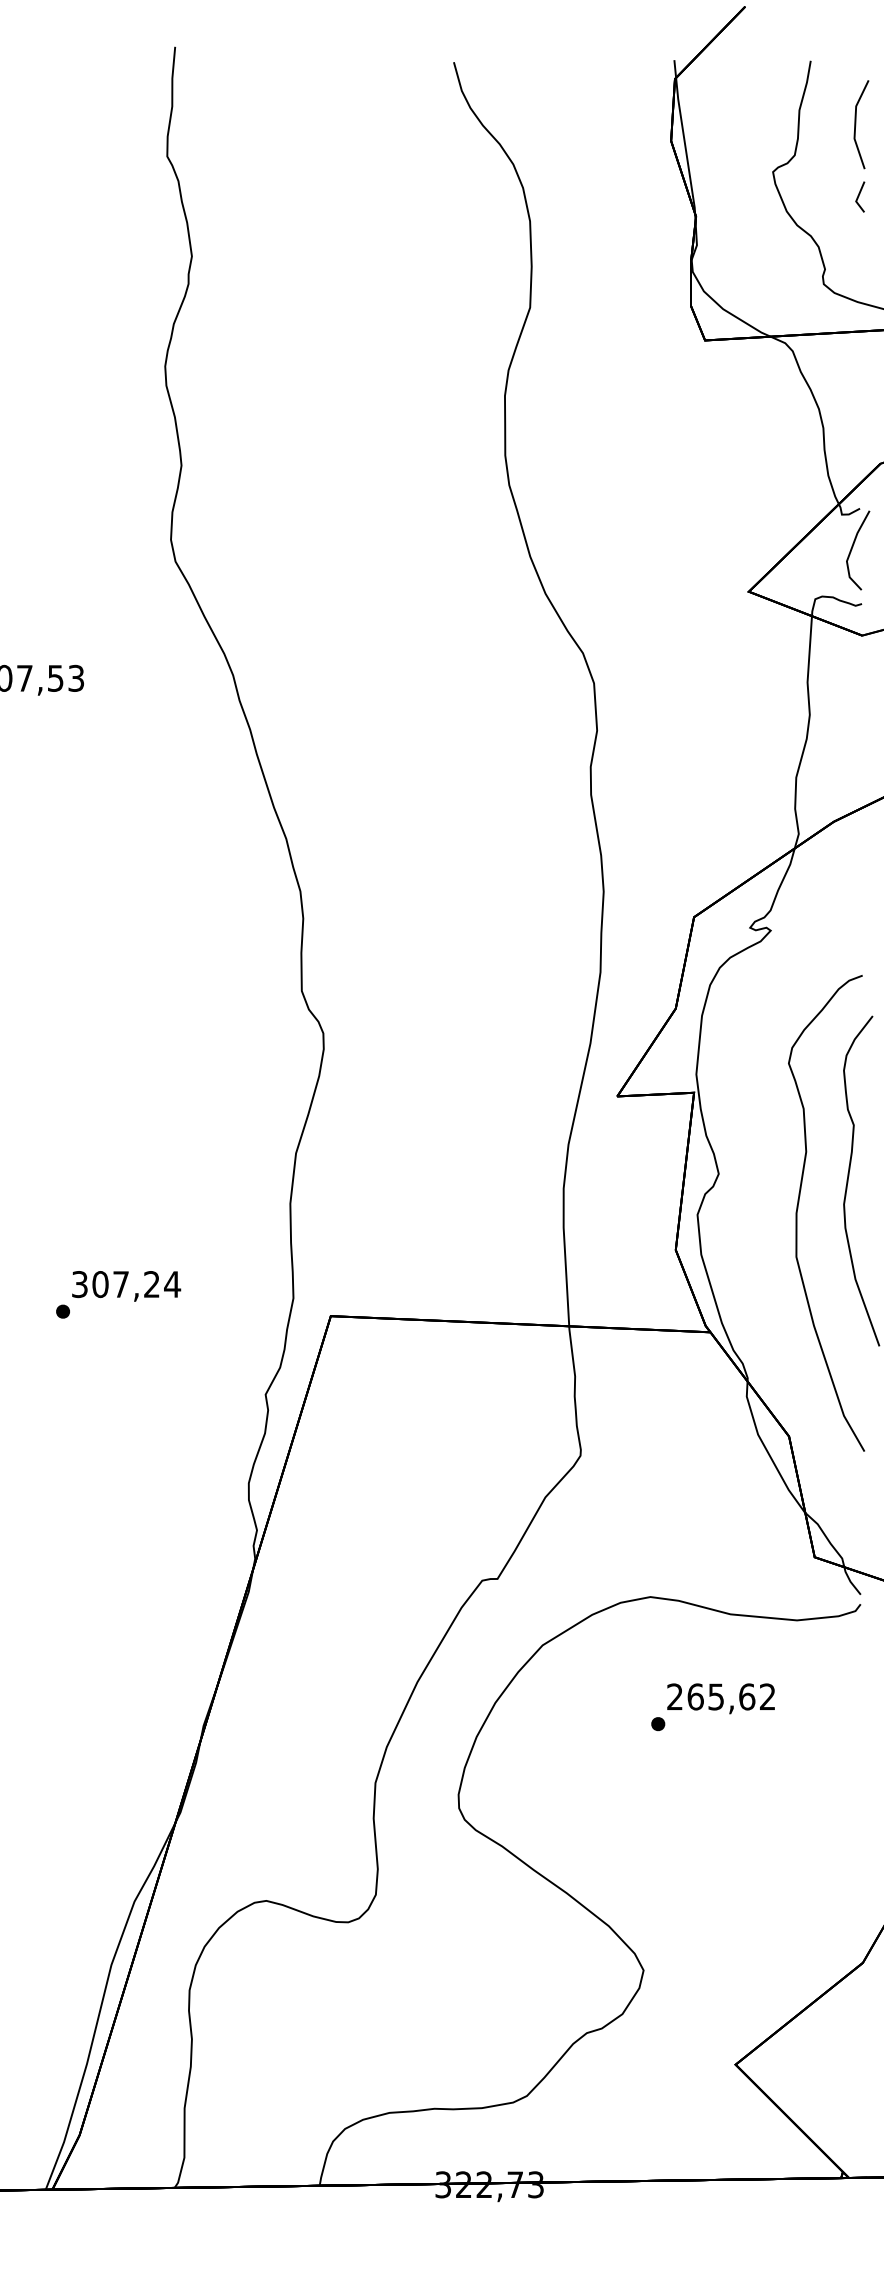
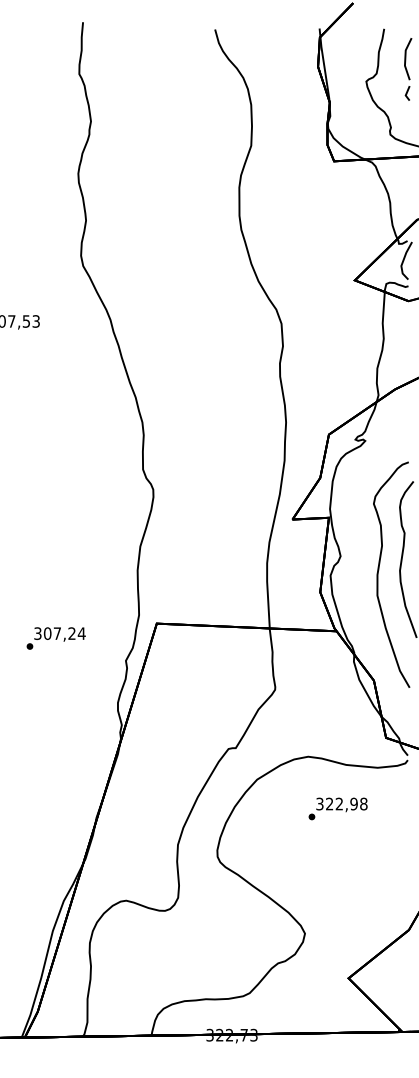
text: (116, 1294) -> (55, 638), moved
text: (720, 1695) -> (341, 803), 265,62 -> 322,98

